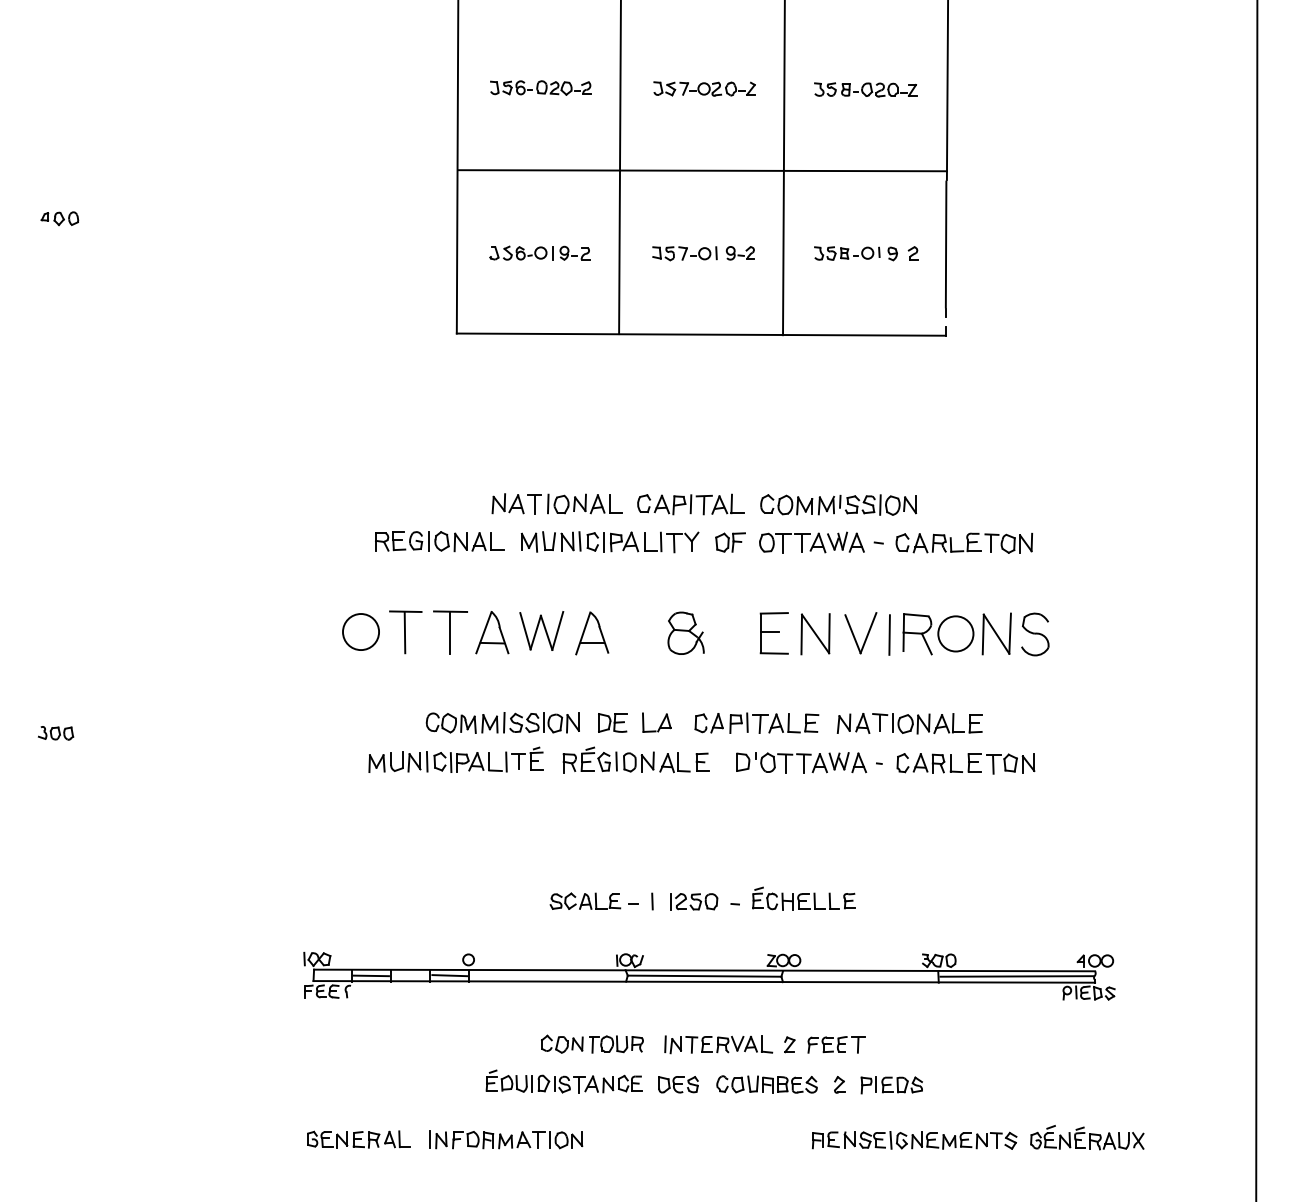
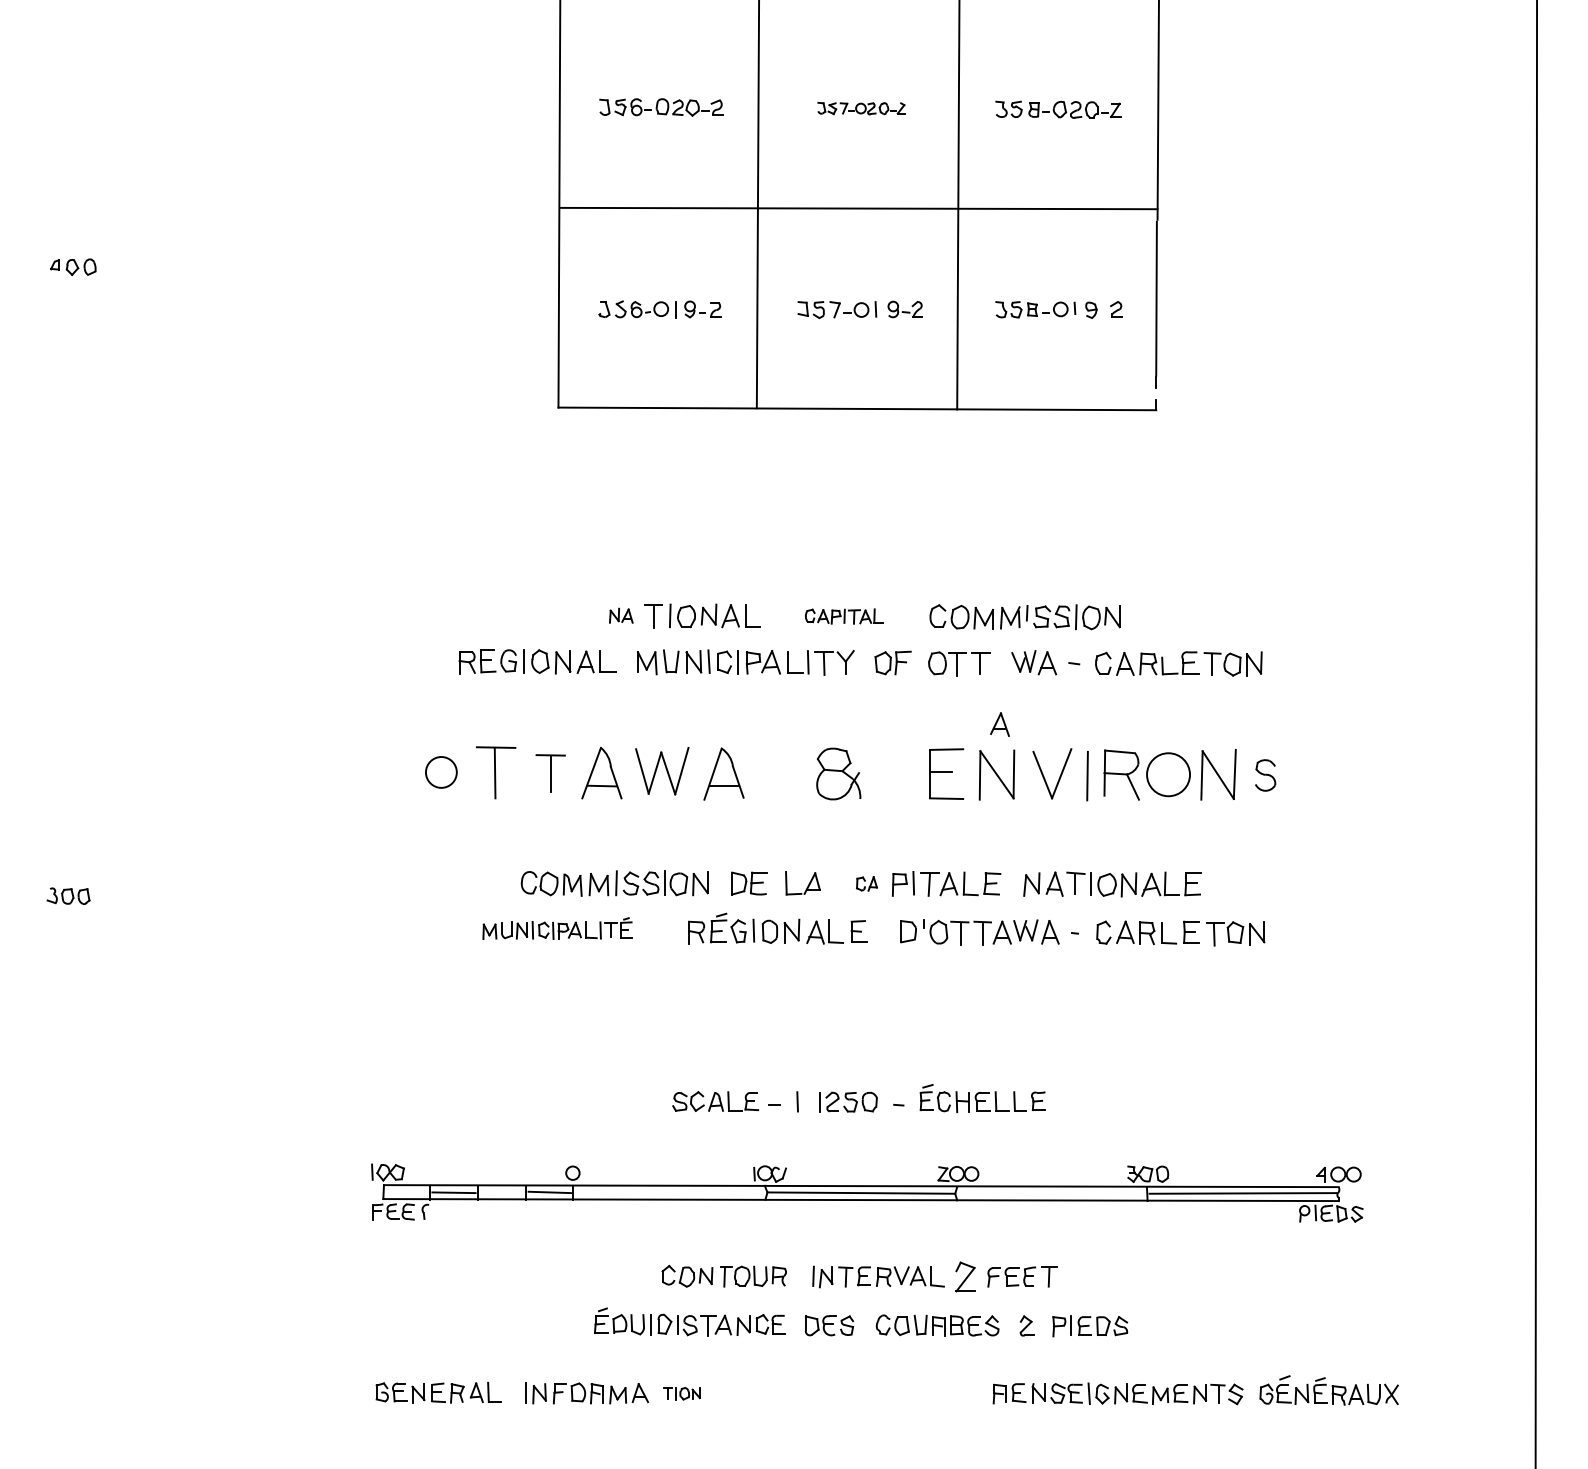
part: (704, 88) -> (861, 108), size x0.7
part: (508, 503) -> (621, 615), size x0.6
part: (690, 504) -> (844, 616), size x0.6
part: (817, 542) -> (999, 724), moved
circle: (361, 632) -> (441, 772), size x0.7
part: (450, 632) -> (550, 773), size x0.7
part: (1035, 634) -> (1265, 775), size x0.6
part: (708, 722) -> (866, 883), size x0.6
part: (456, 759) -> (557, 928), size x0.7
part: (789, 1044) -> (965, 1276), size x1.6
part: (557, 1140) -> (681, 1393), size x0.6

